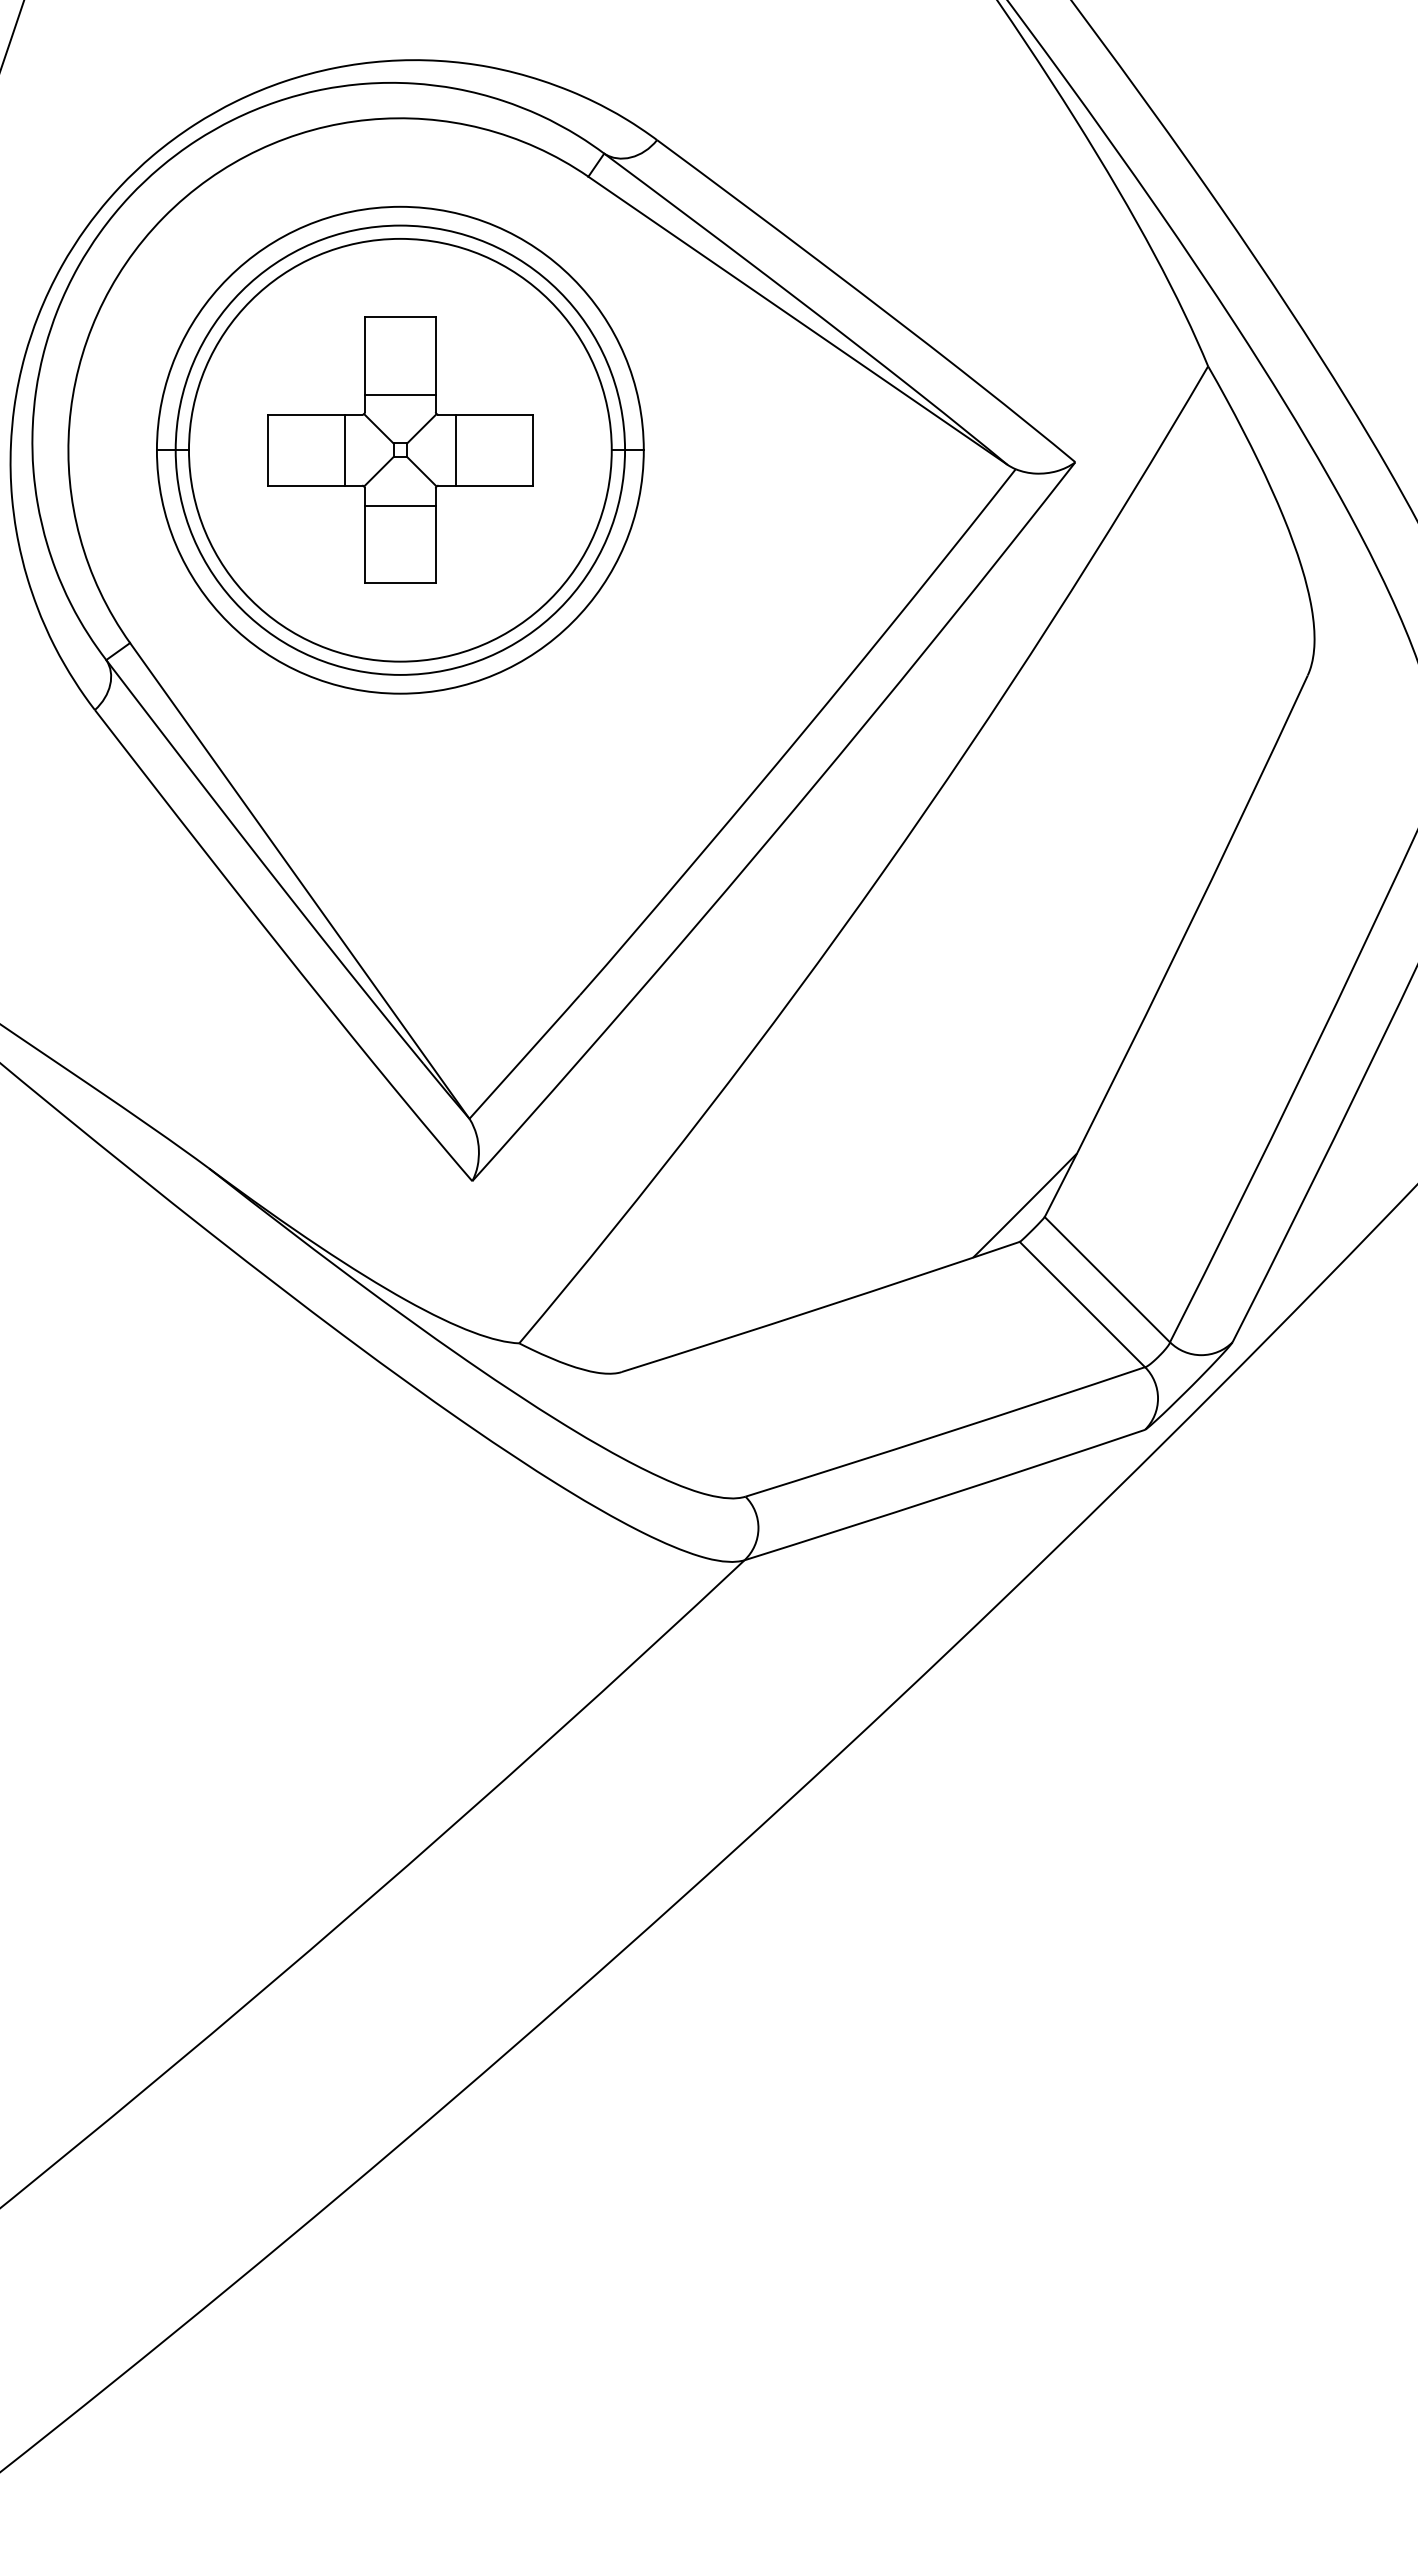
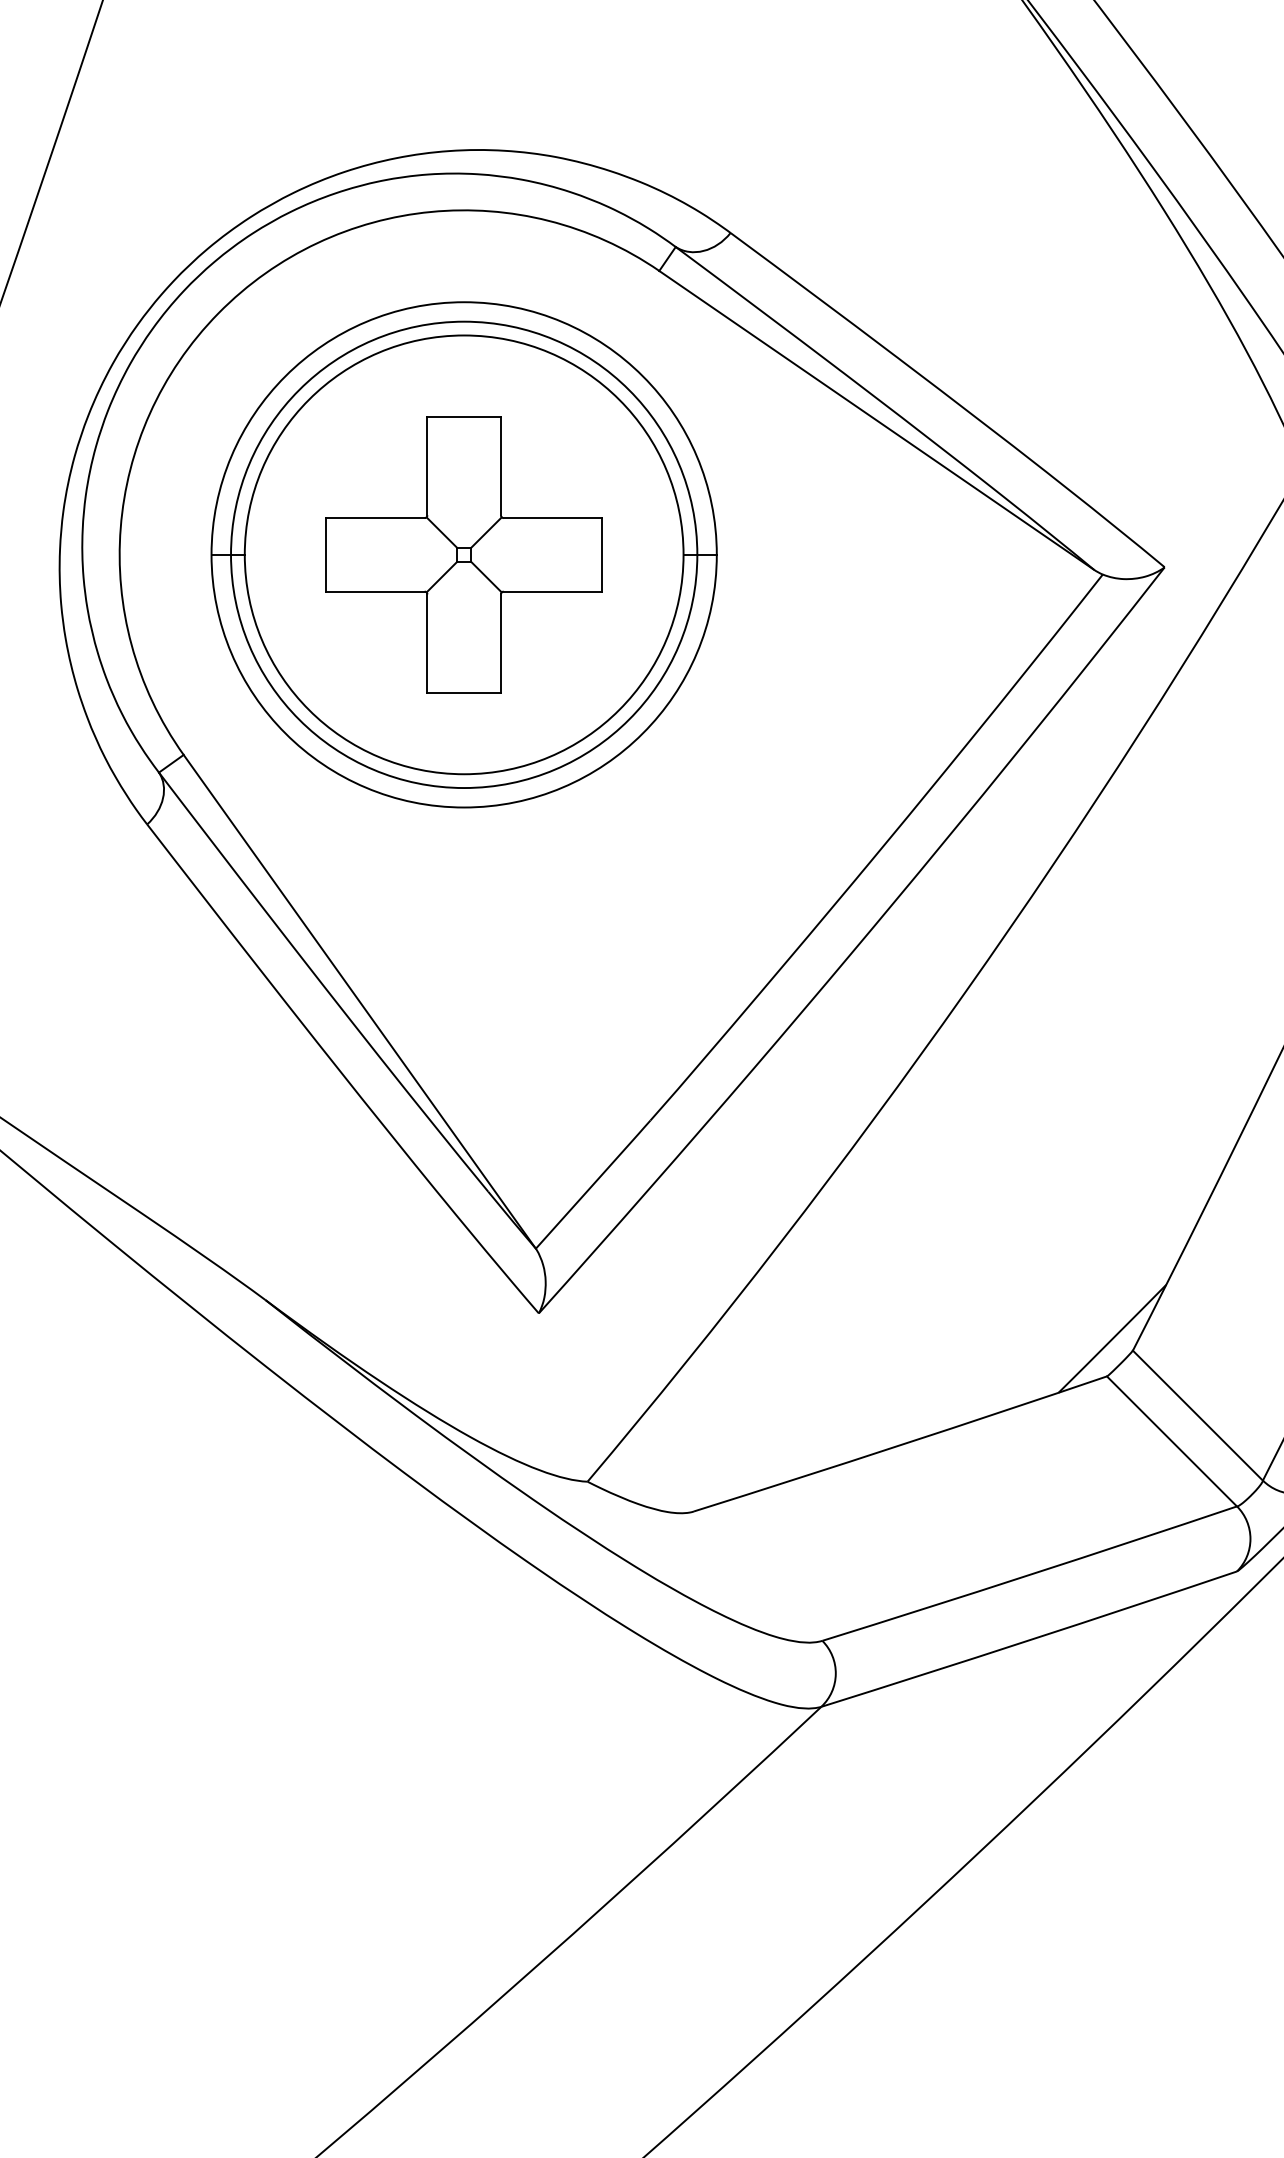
line: (399, 394) -> (463, 496), removed
line: (344, 449) -> (406, 554), removed
line: (455, 449) -> (521, 554), removed
line: (399, 505) -> (463, 612), removed

